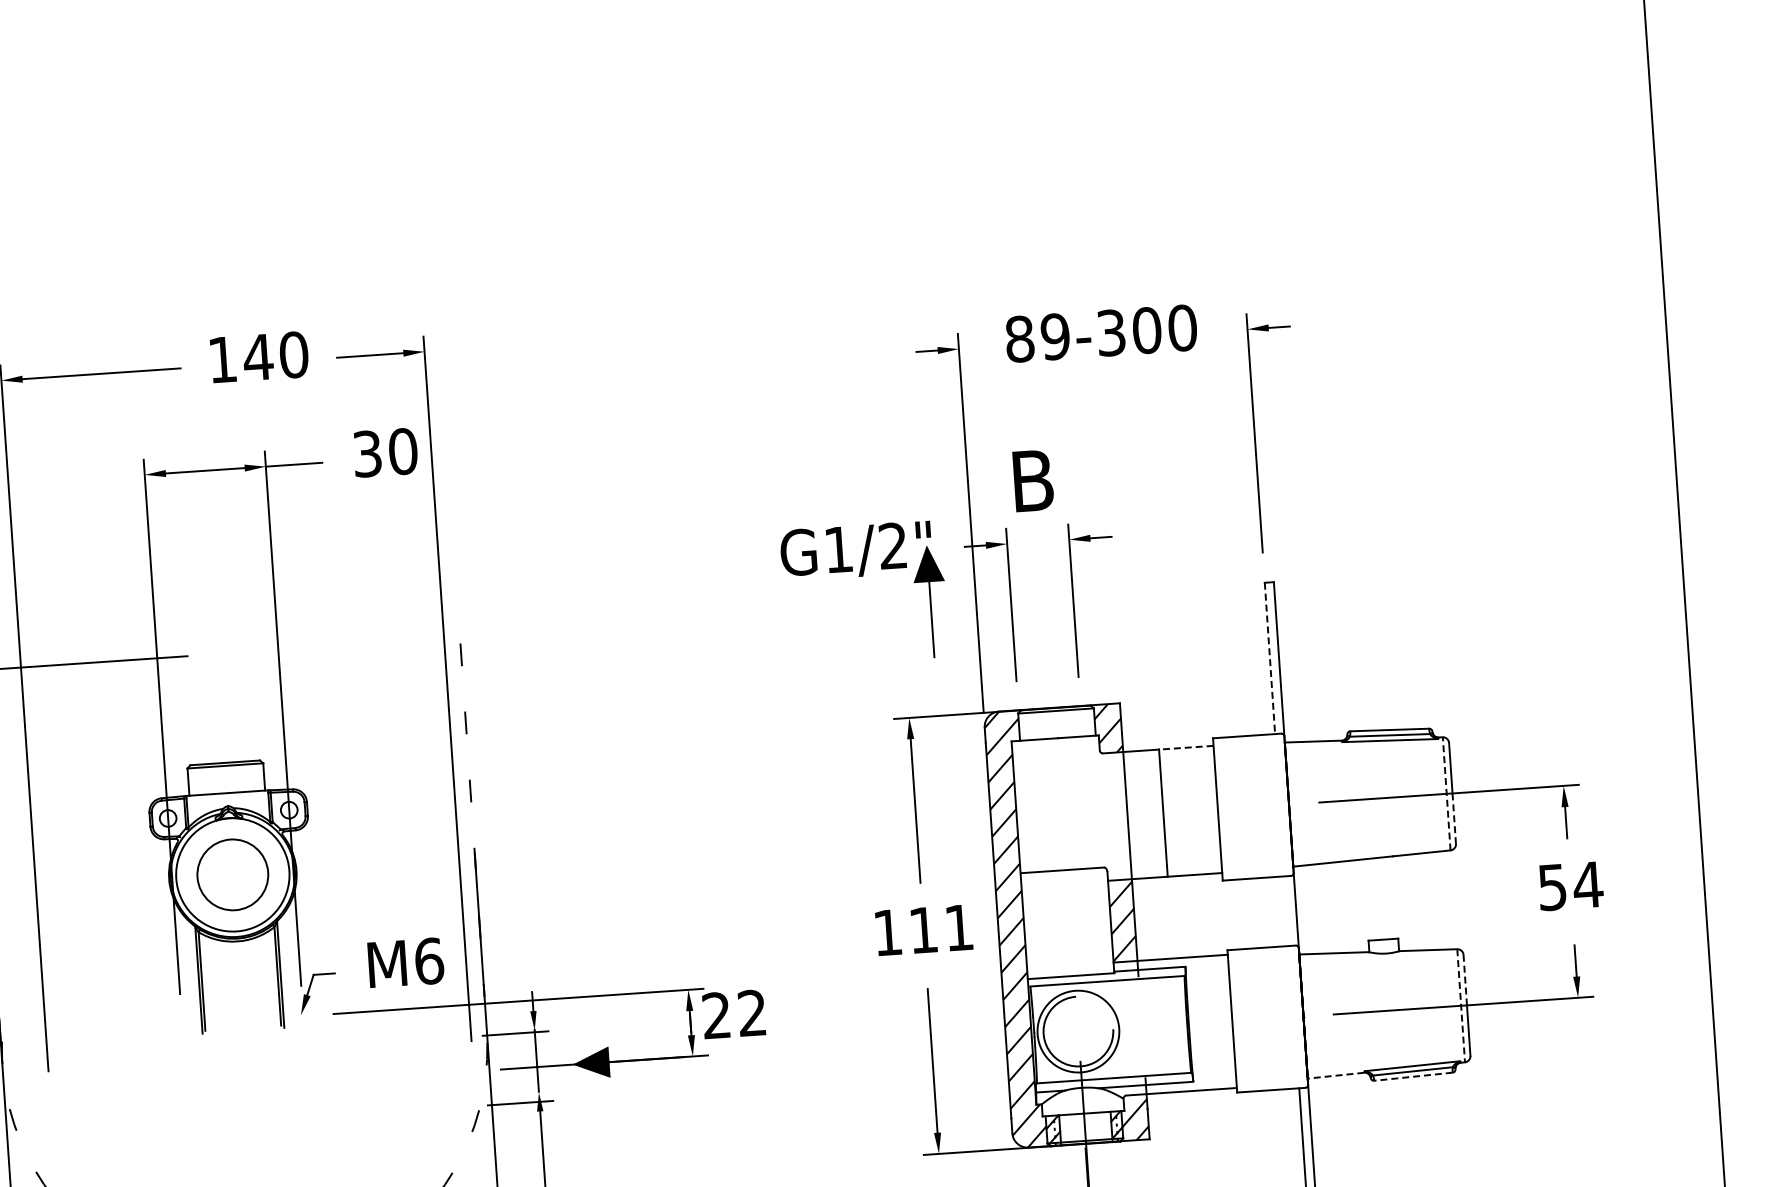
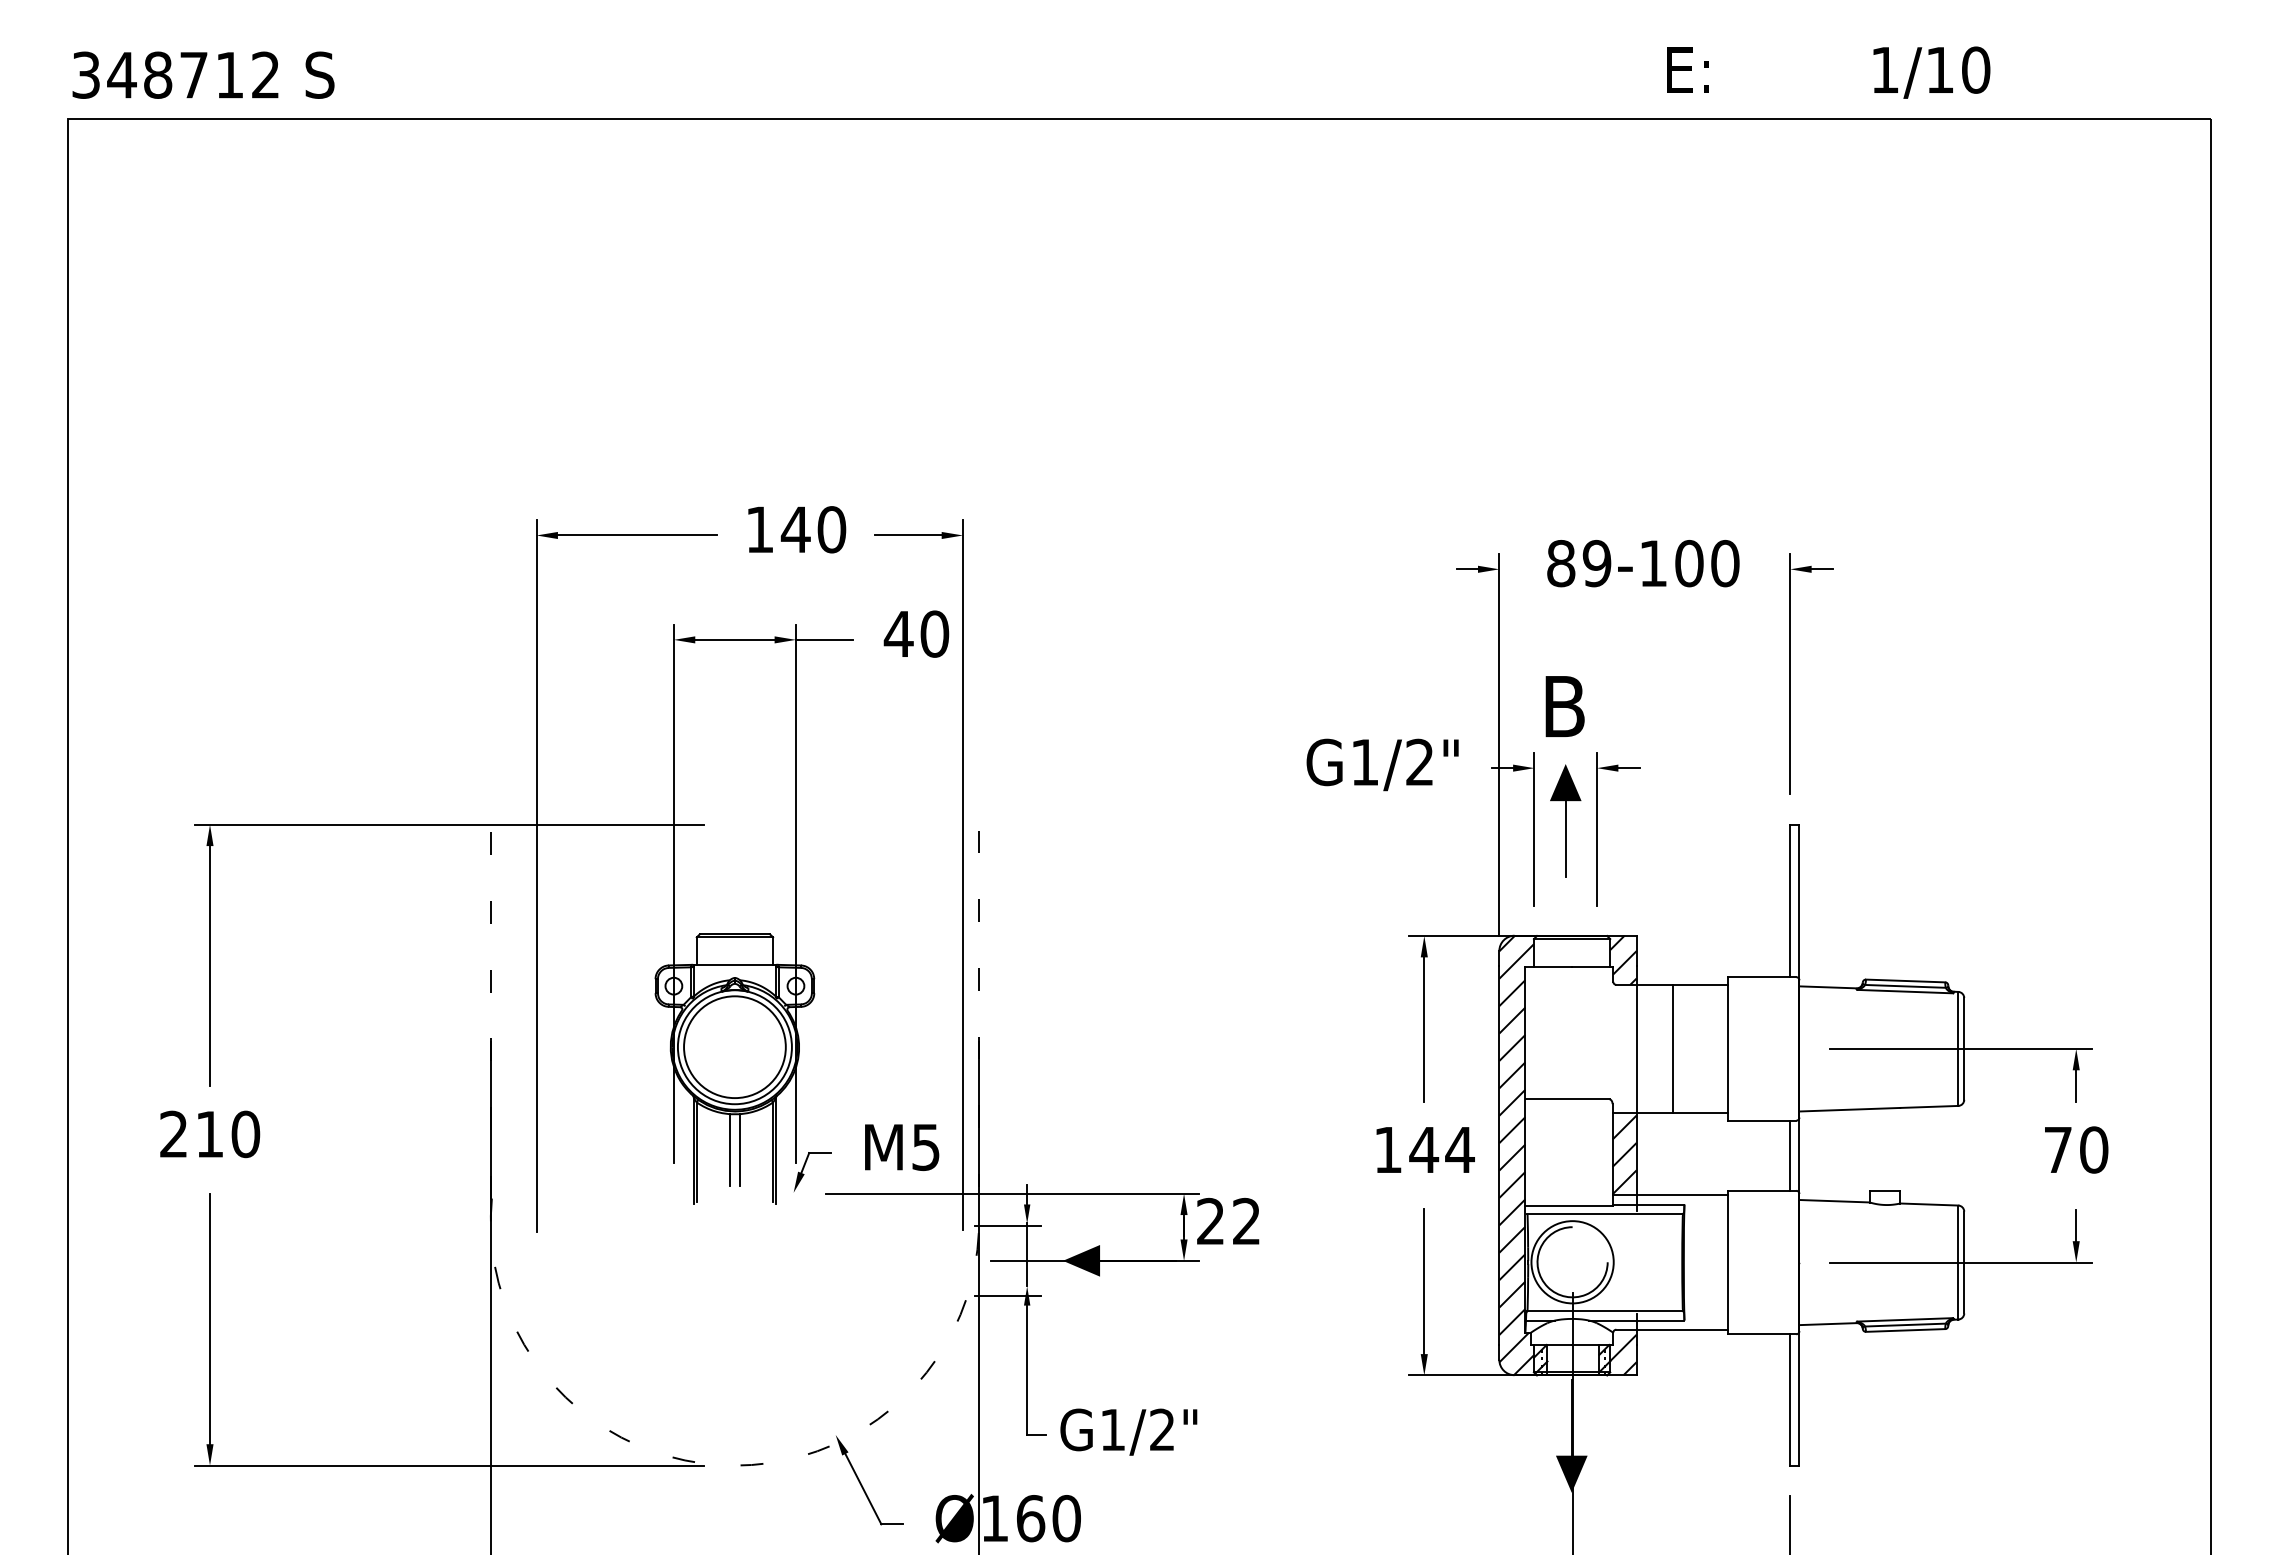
text: (1111, 332) -> (1653, 563), 89-300 -> 89-100
text: (367, 453) -> (898, 633), 30 -> 40
part: (930, 601) -> (1565, 820), moved
line: (1270, 658) -> (1790, 901), dashed -> solid
line: (1185, 747) -> (1699, 984), dashed -> solid
line: (1446, 793) -> (1958, 1048), dashed -> solid
line: (1454, 818) -> (1964, 1074), dashed -> solid
circle: (232, 875) -> (734, 1047), size x1.43
text: (1570, 885) -> (2076, 1149), 54 -> 70
line: (1287, 910) -> (1790, 1155), added
text: (940, 928) -> (1441, 1149), 111 -> 144
text: (429, 961) -> (926, 1147), M6 -> M5
line: (245, 976) -> (740, 1150), added
line: (234, 977) -> (729, 1150), added
line: (1465, 979) -> (1964, 1236), dashed -> solid
line: (1461, 1006) -> (1958, 1263), dashed -> solid
line: (1335, 1076) -> (1827, 1324), dashed -> solid
line: (1413, 1076) -> (1905, 1330), dashed -> solid

